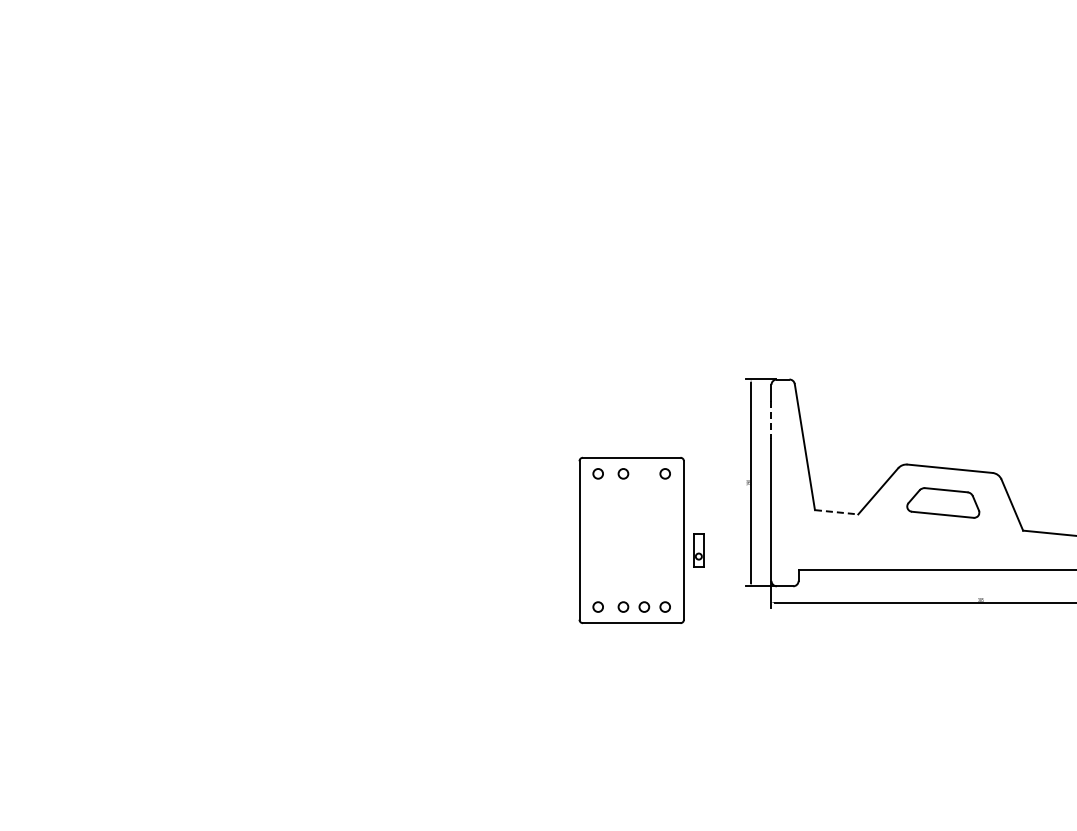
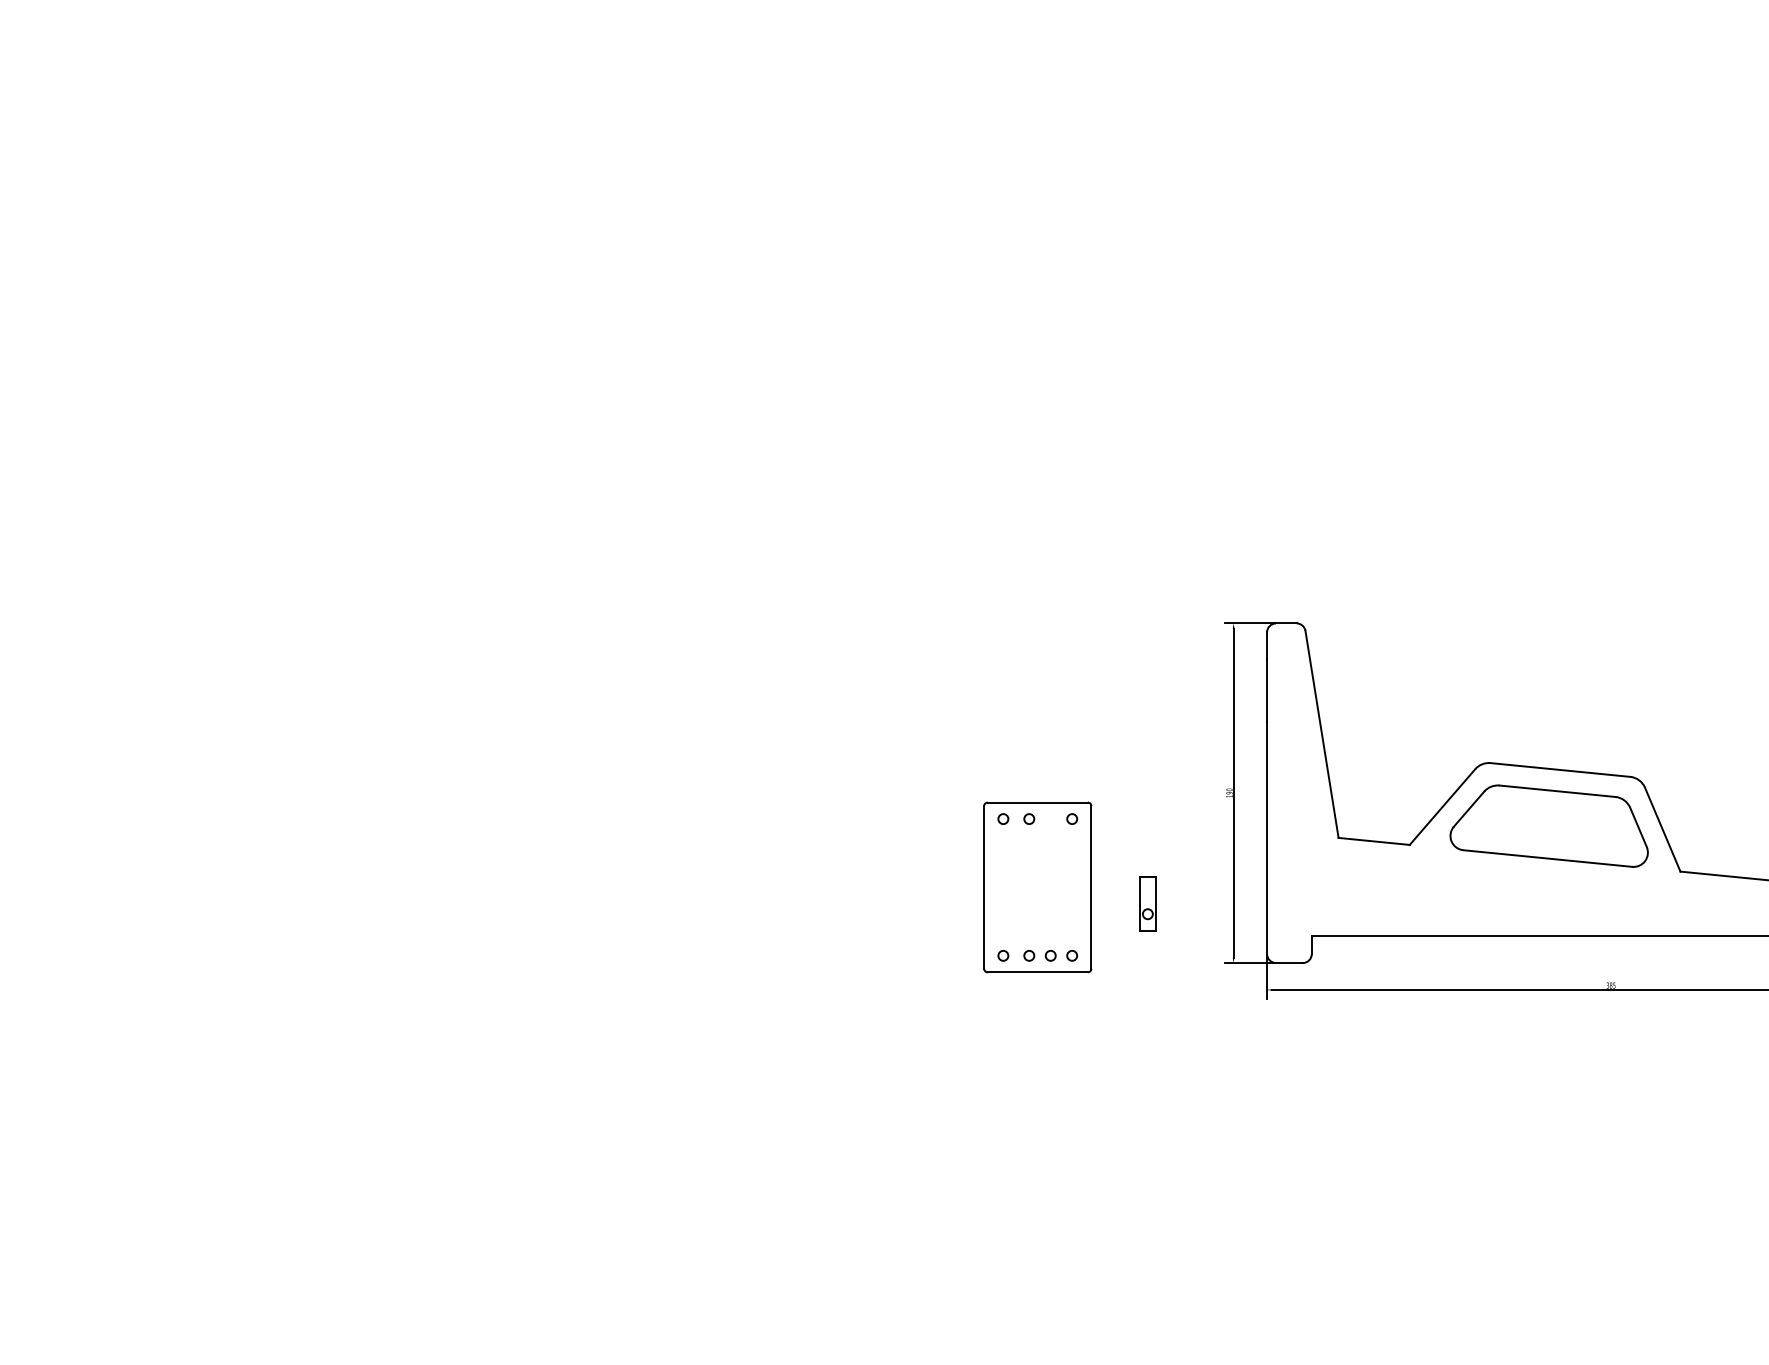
line: (771, 420) -> (1267, 690), dashed -> solid
part: (943, 502) -> (1549, 825), size x1.67
line: (836, 512) -> (1373, 841), dashed -> solid
part: (631, 539) -> (1037, 886), size x0.62

